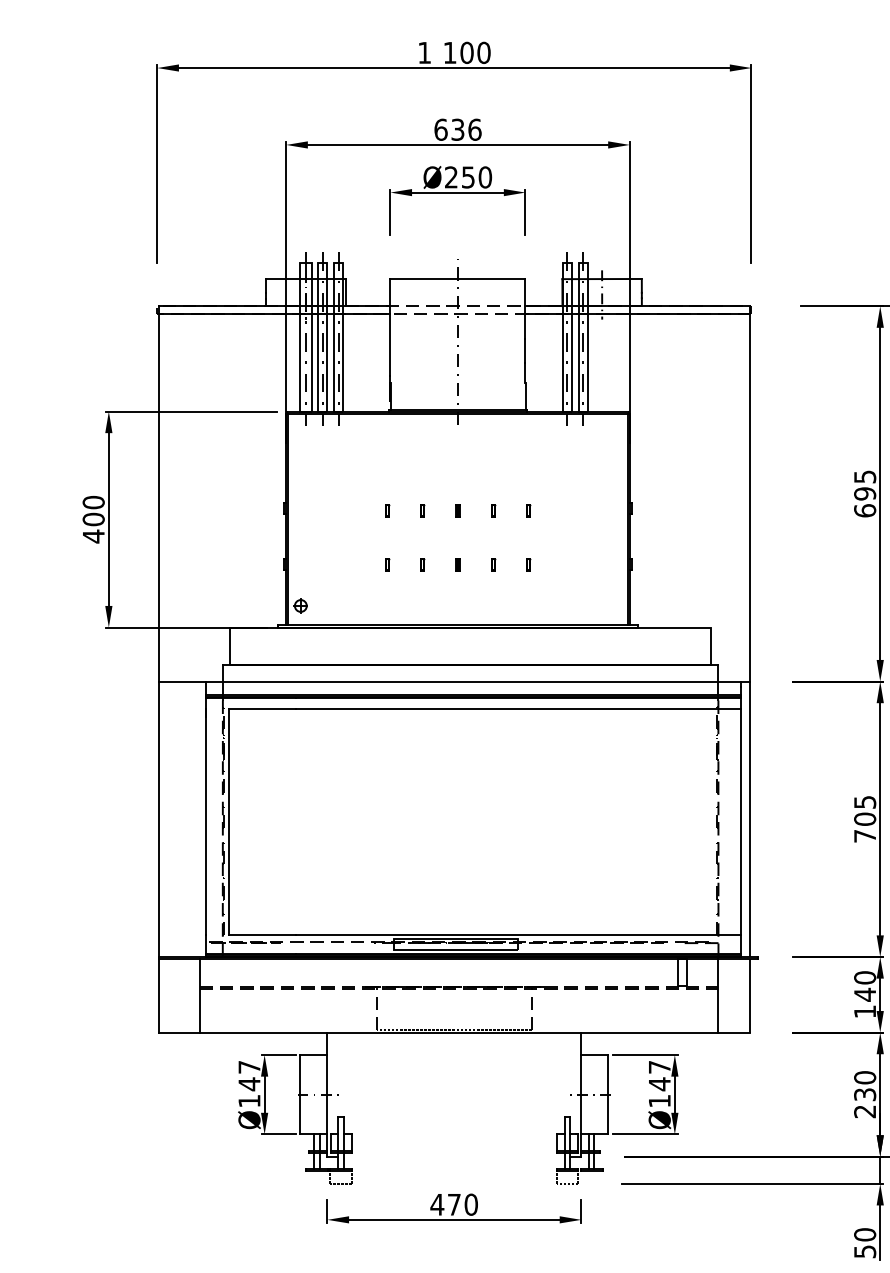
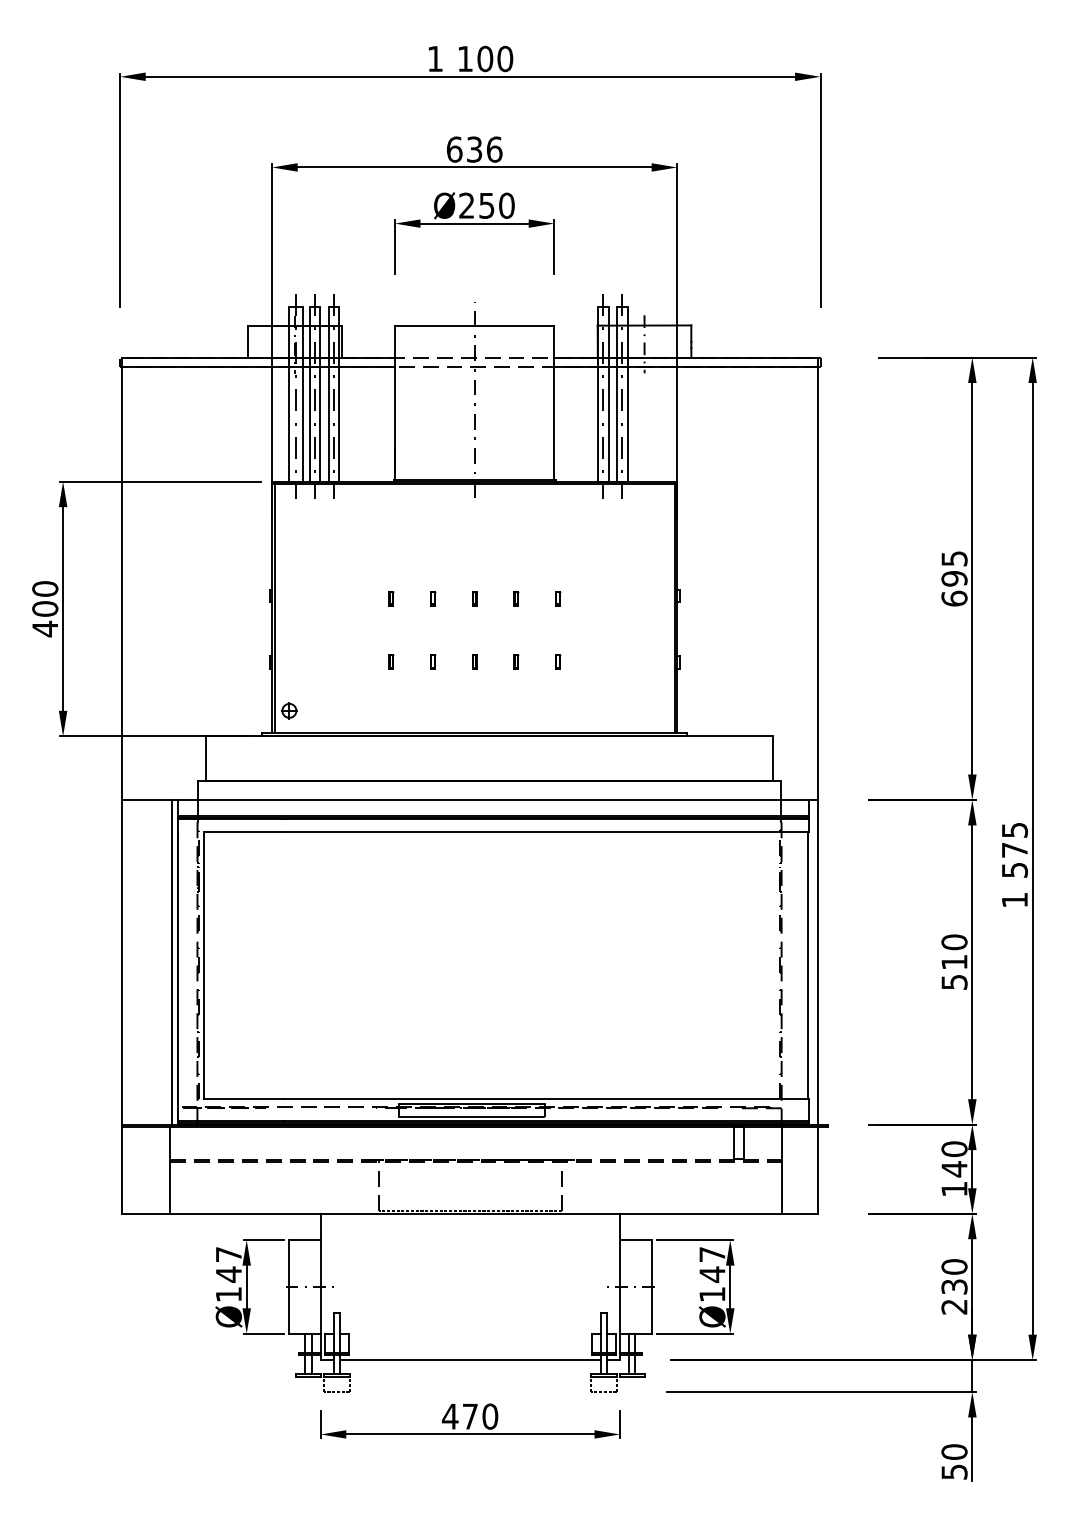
text: (865, 818) -> (954, 961), 705 -> 510
line: (201, 819) -> (172, 962), added
line: (454, 1157) -> (470, 1360), added

